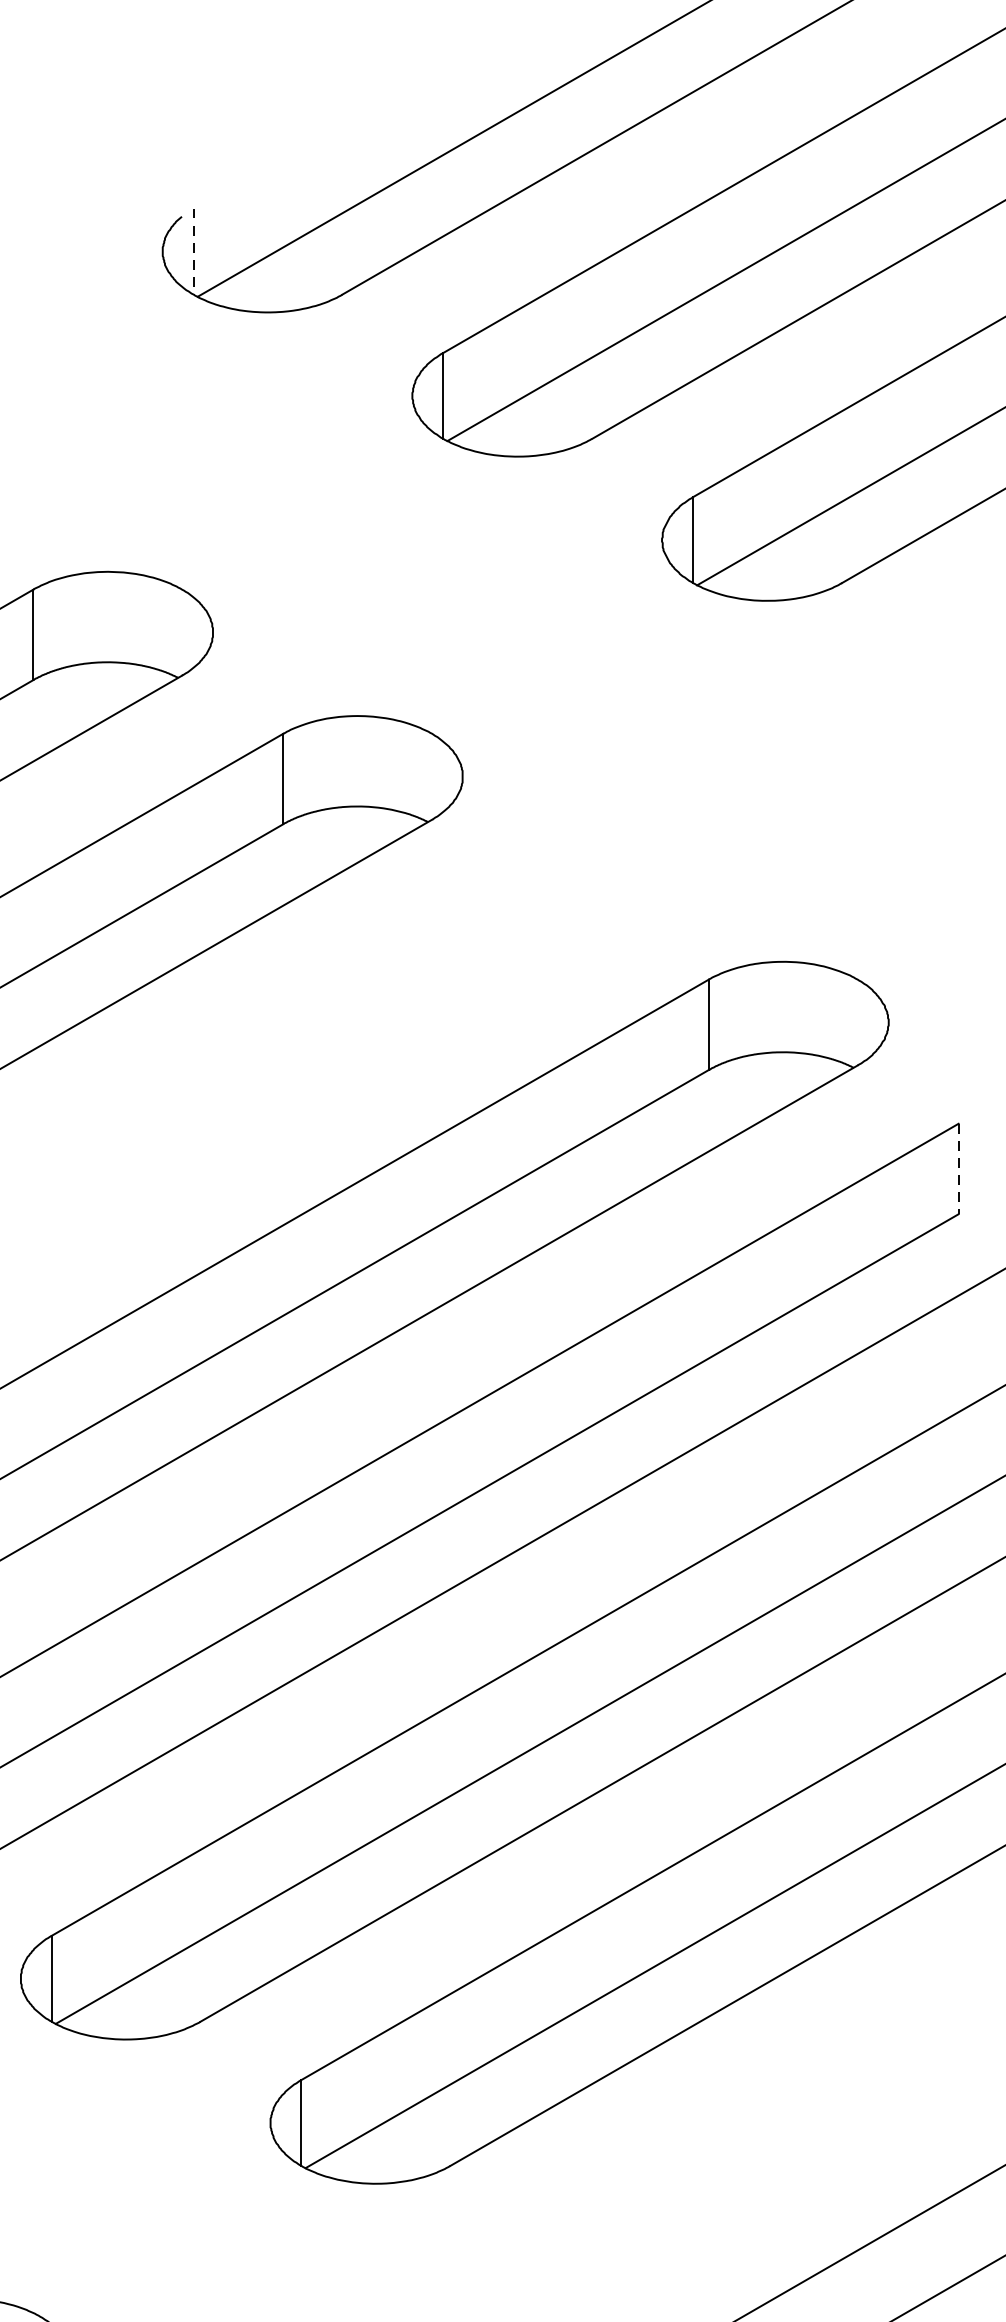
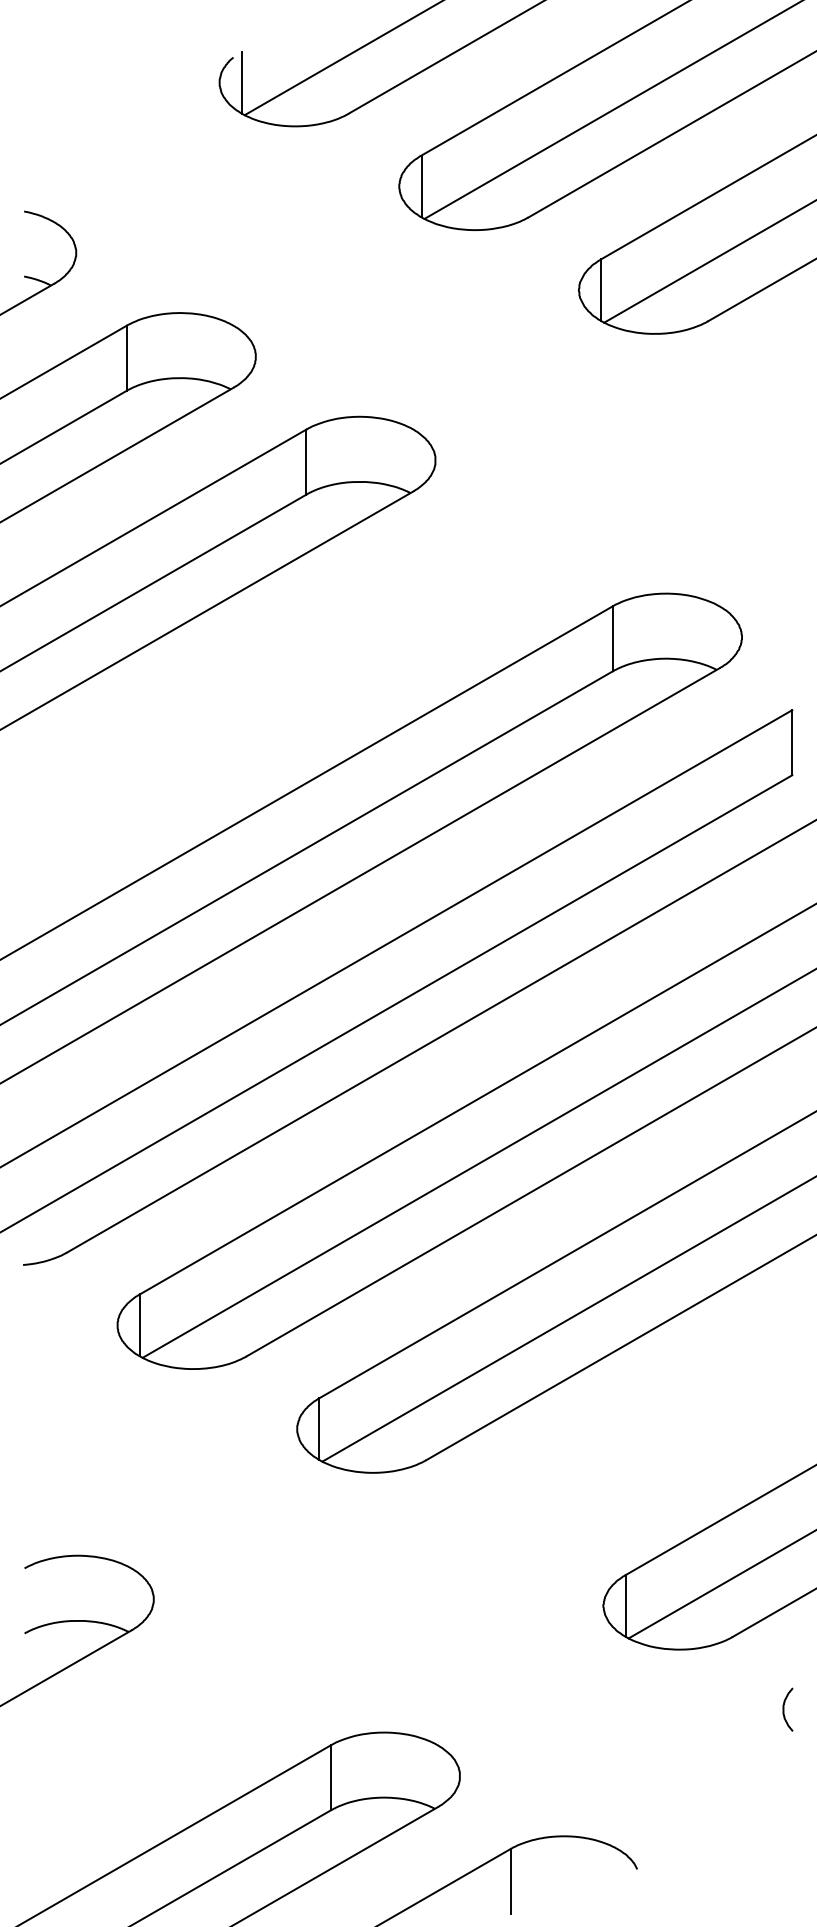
line: (193, 251) -> (241, 82), dashed -> solid
line: (958, 1168) -> (792, 742), dashed -> solid

